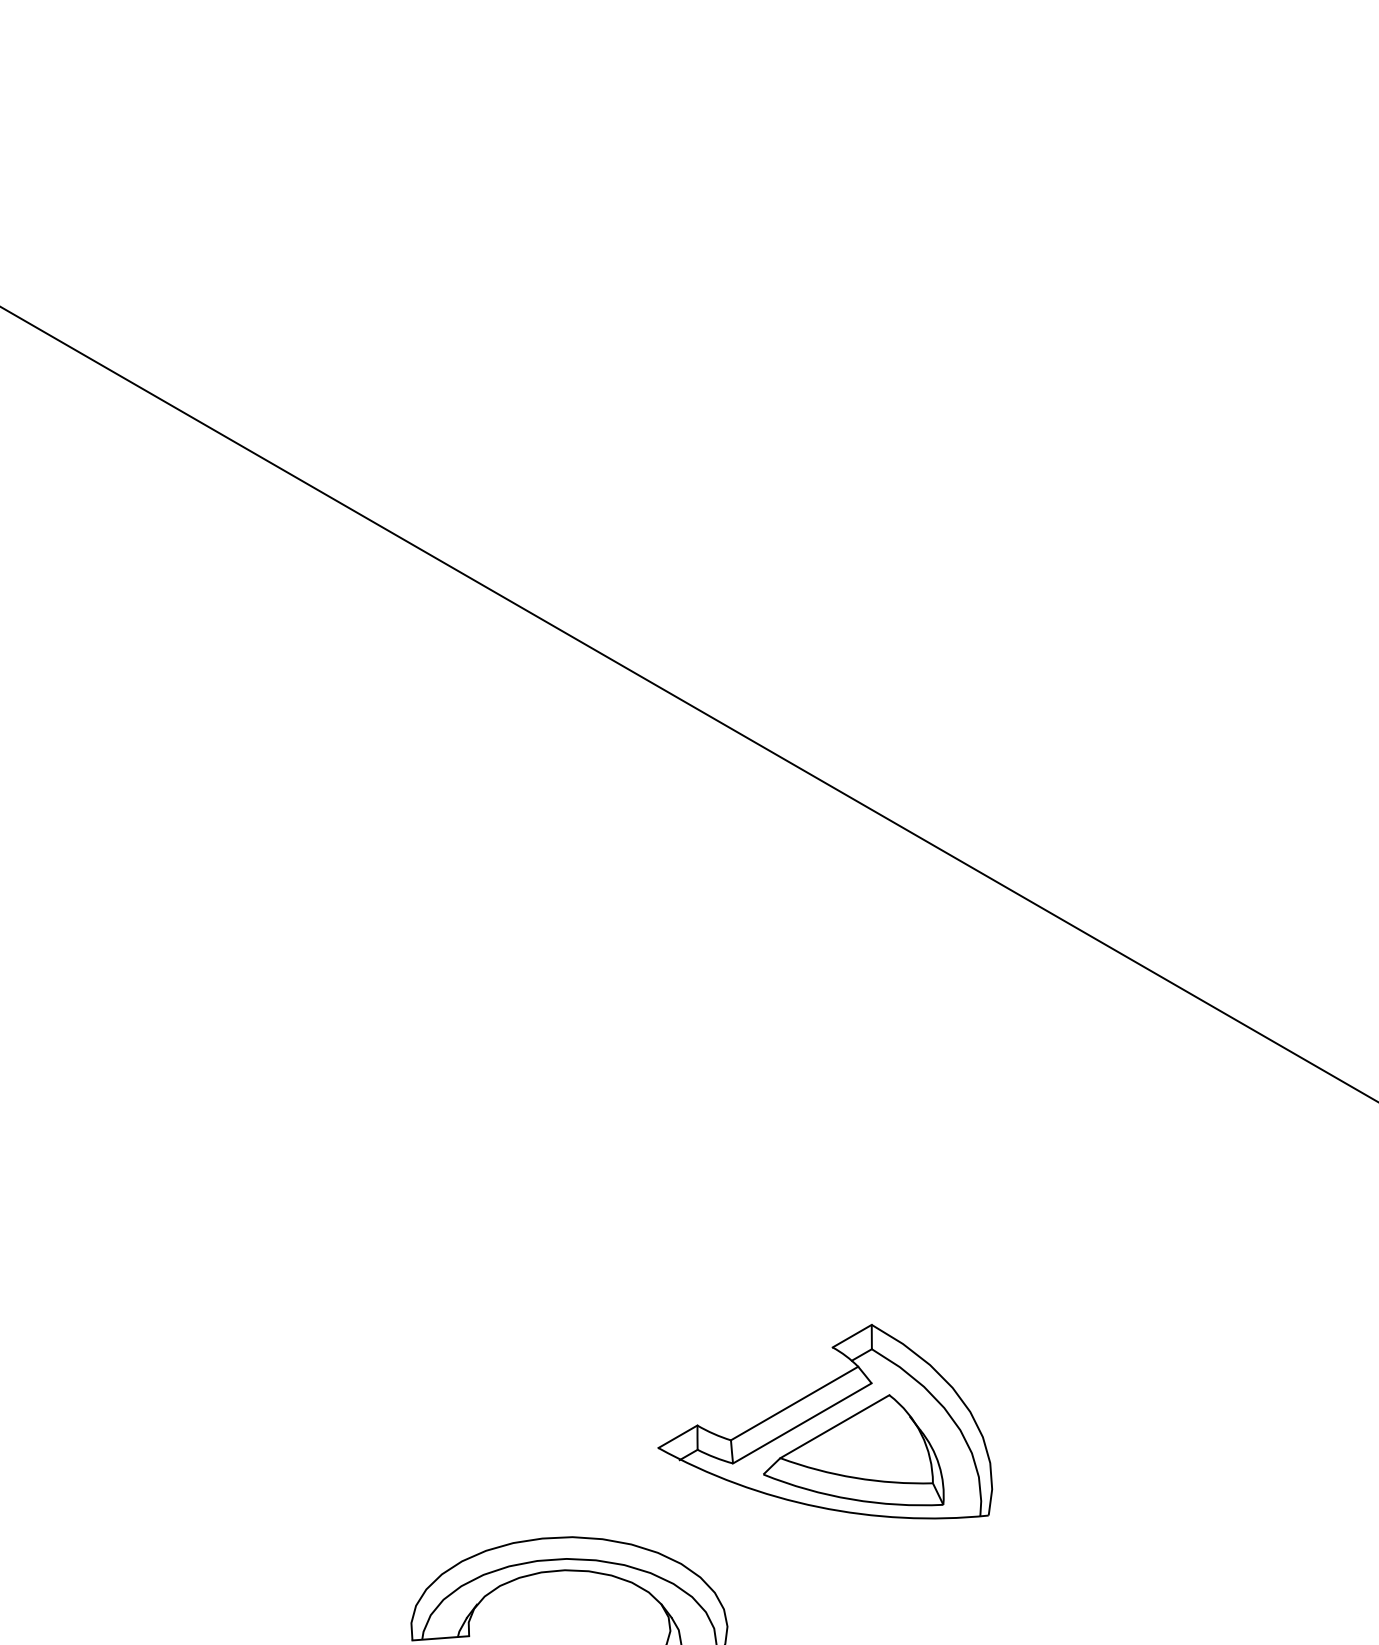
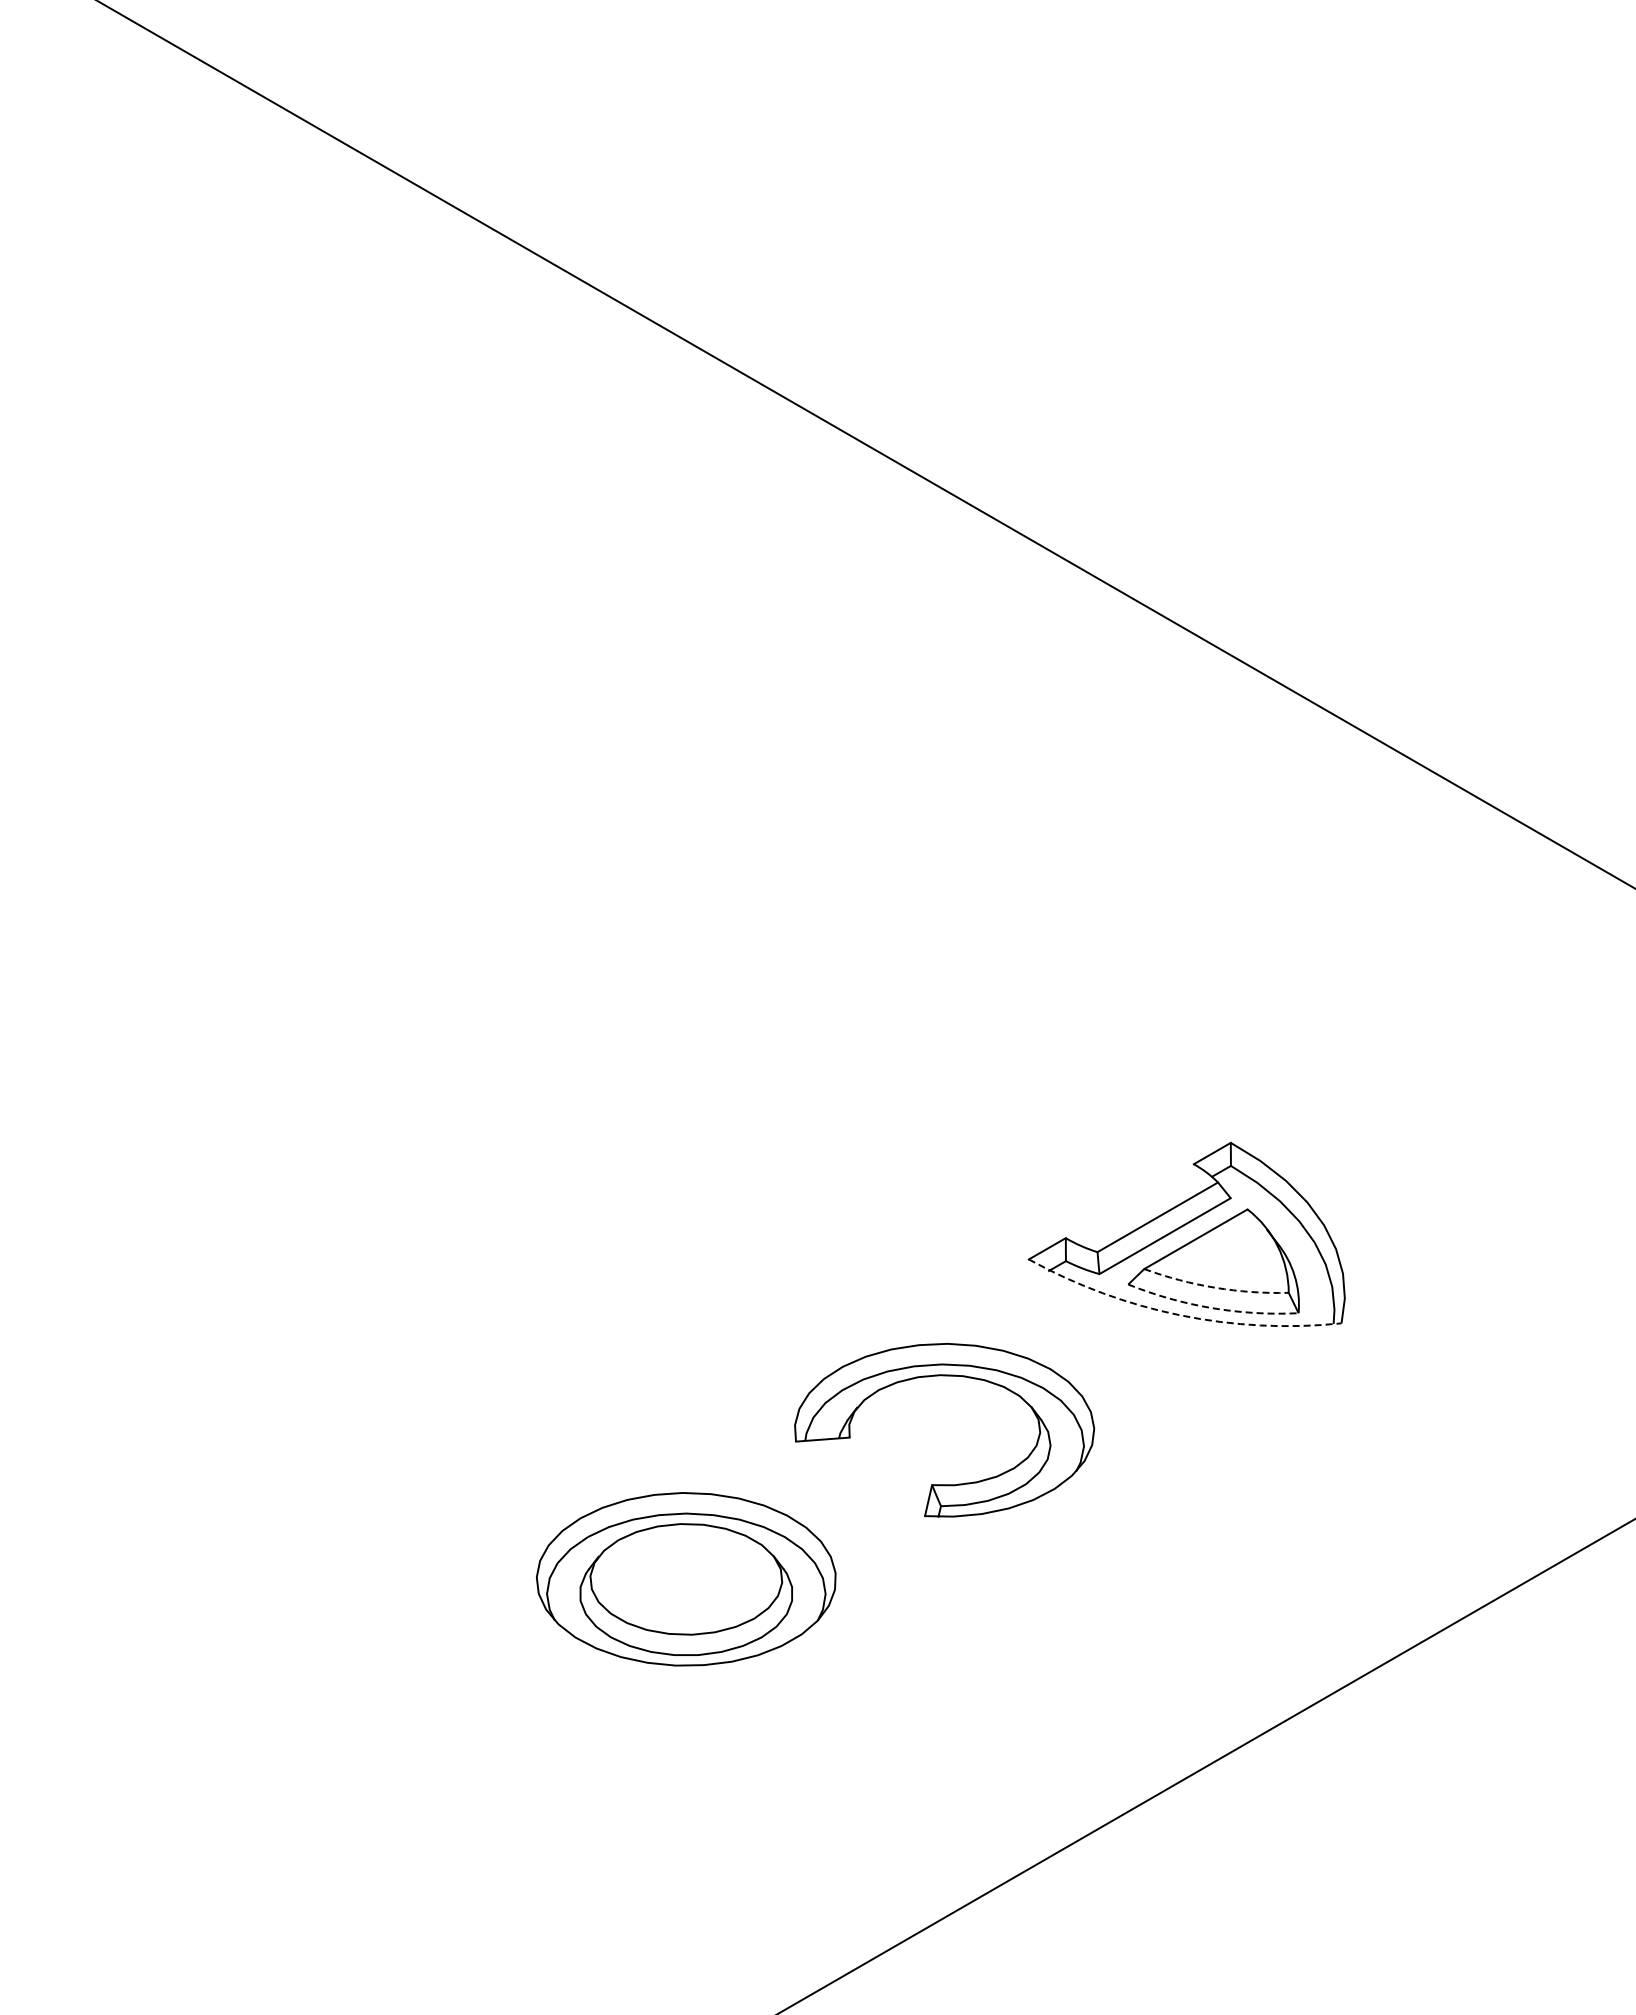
arc: (855, 1477) -> (1215, 1287), solid -> dashed
arc: (851, 1499) -> (1211, 1308), solid -> dashed
arc: (818, 1507) -> (1180, 1315), solid -> dashed

